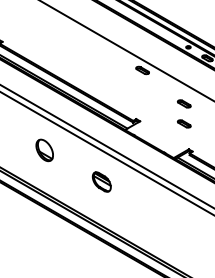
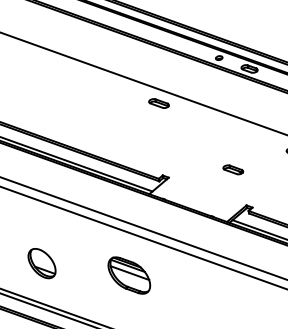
part: (183, 103) -> (226, 140), removed
part: (44, 150) -> (41, 263), moved
part: (101, 181) -> (128, 274), size x1.43

